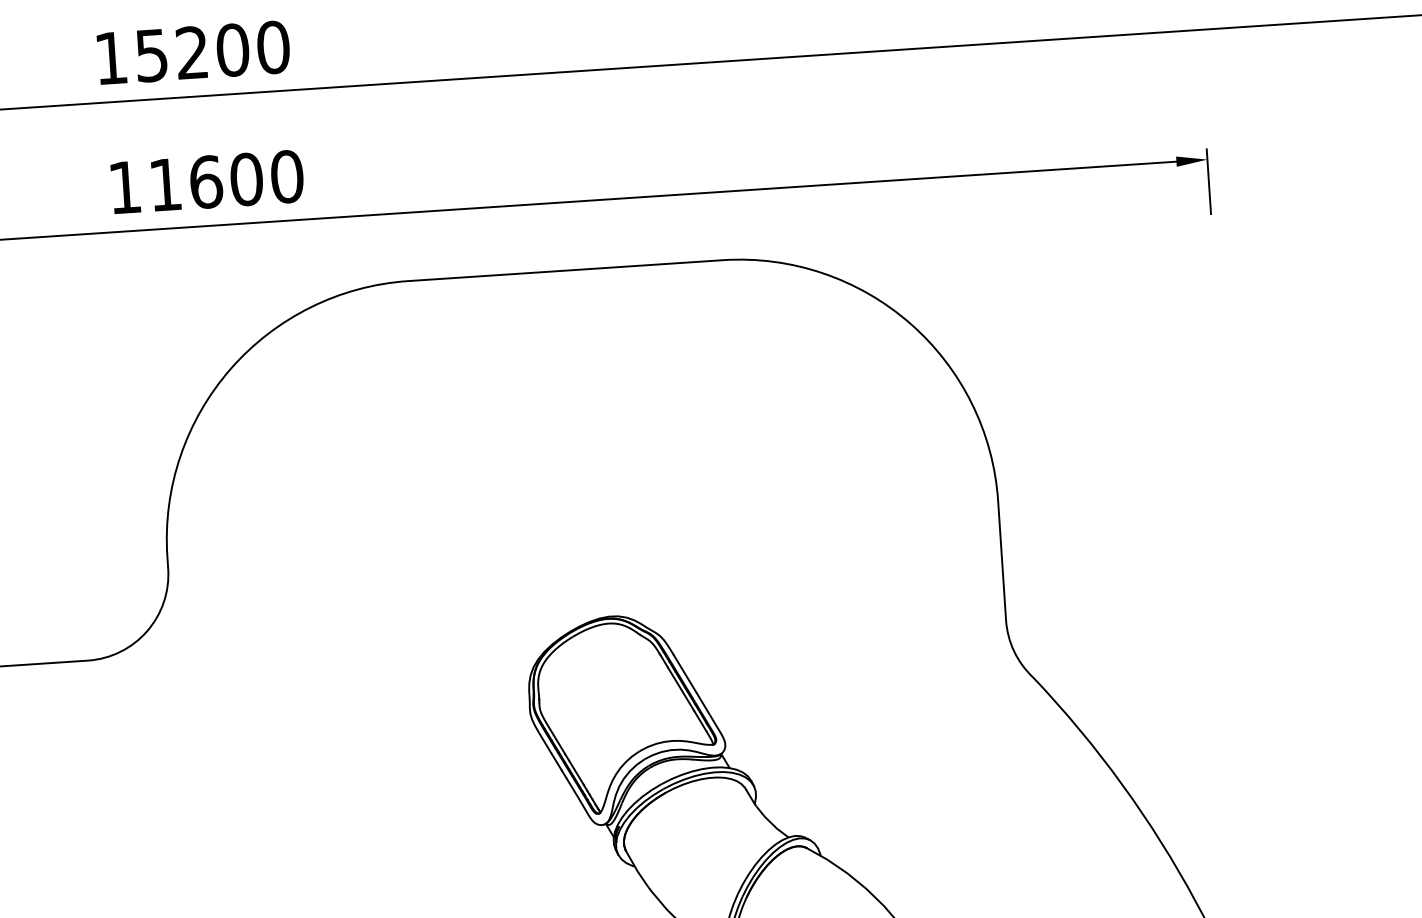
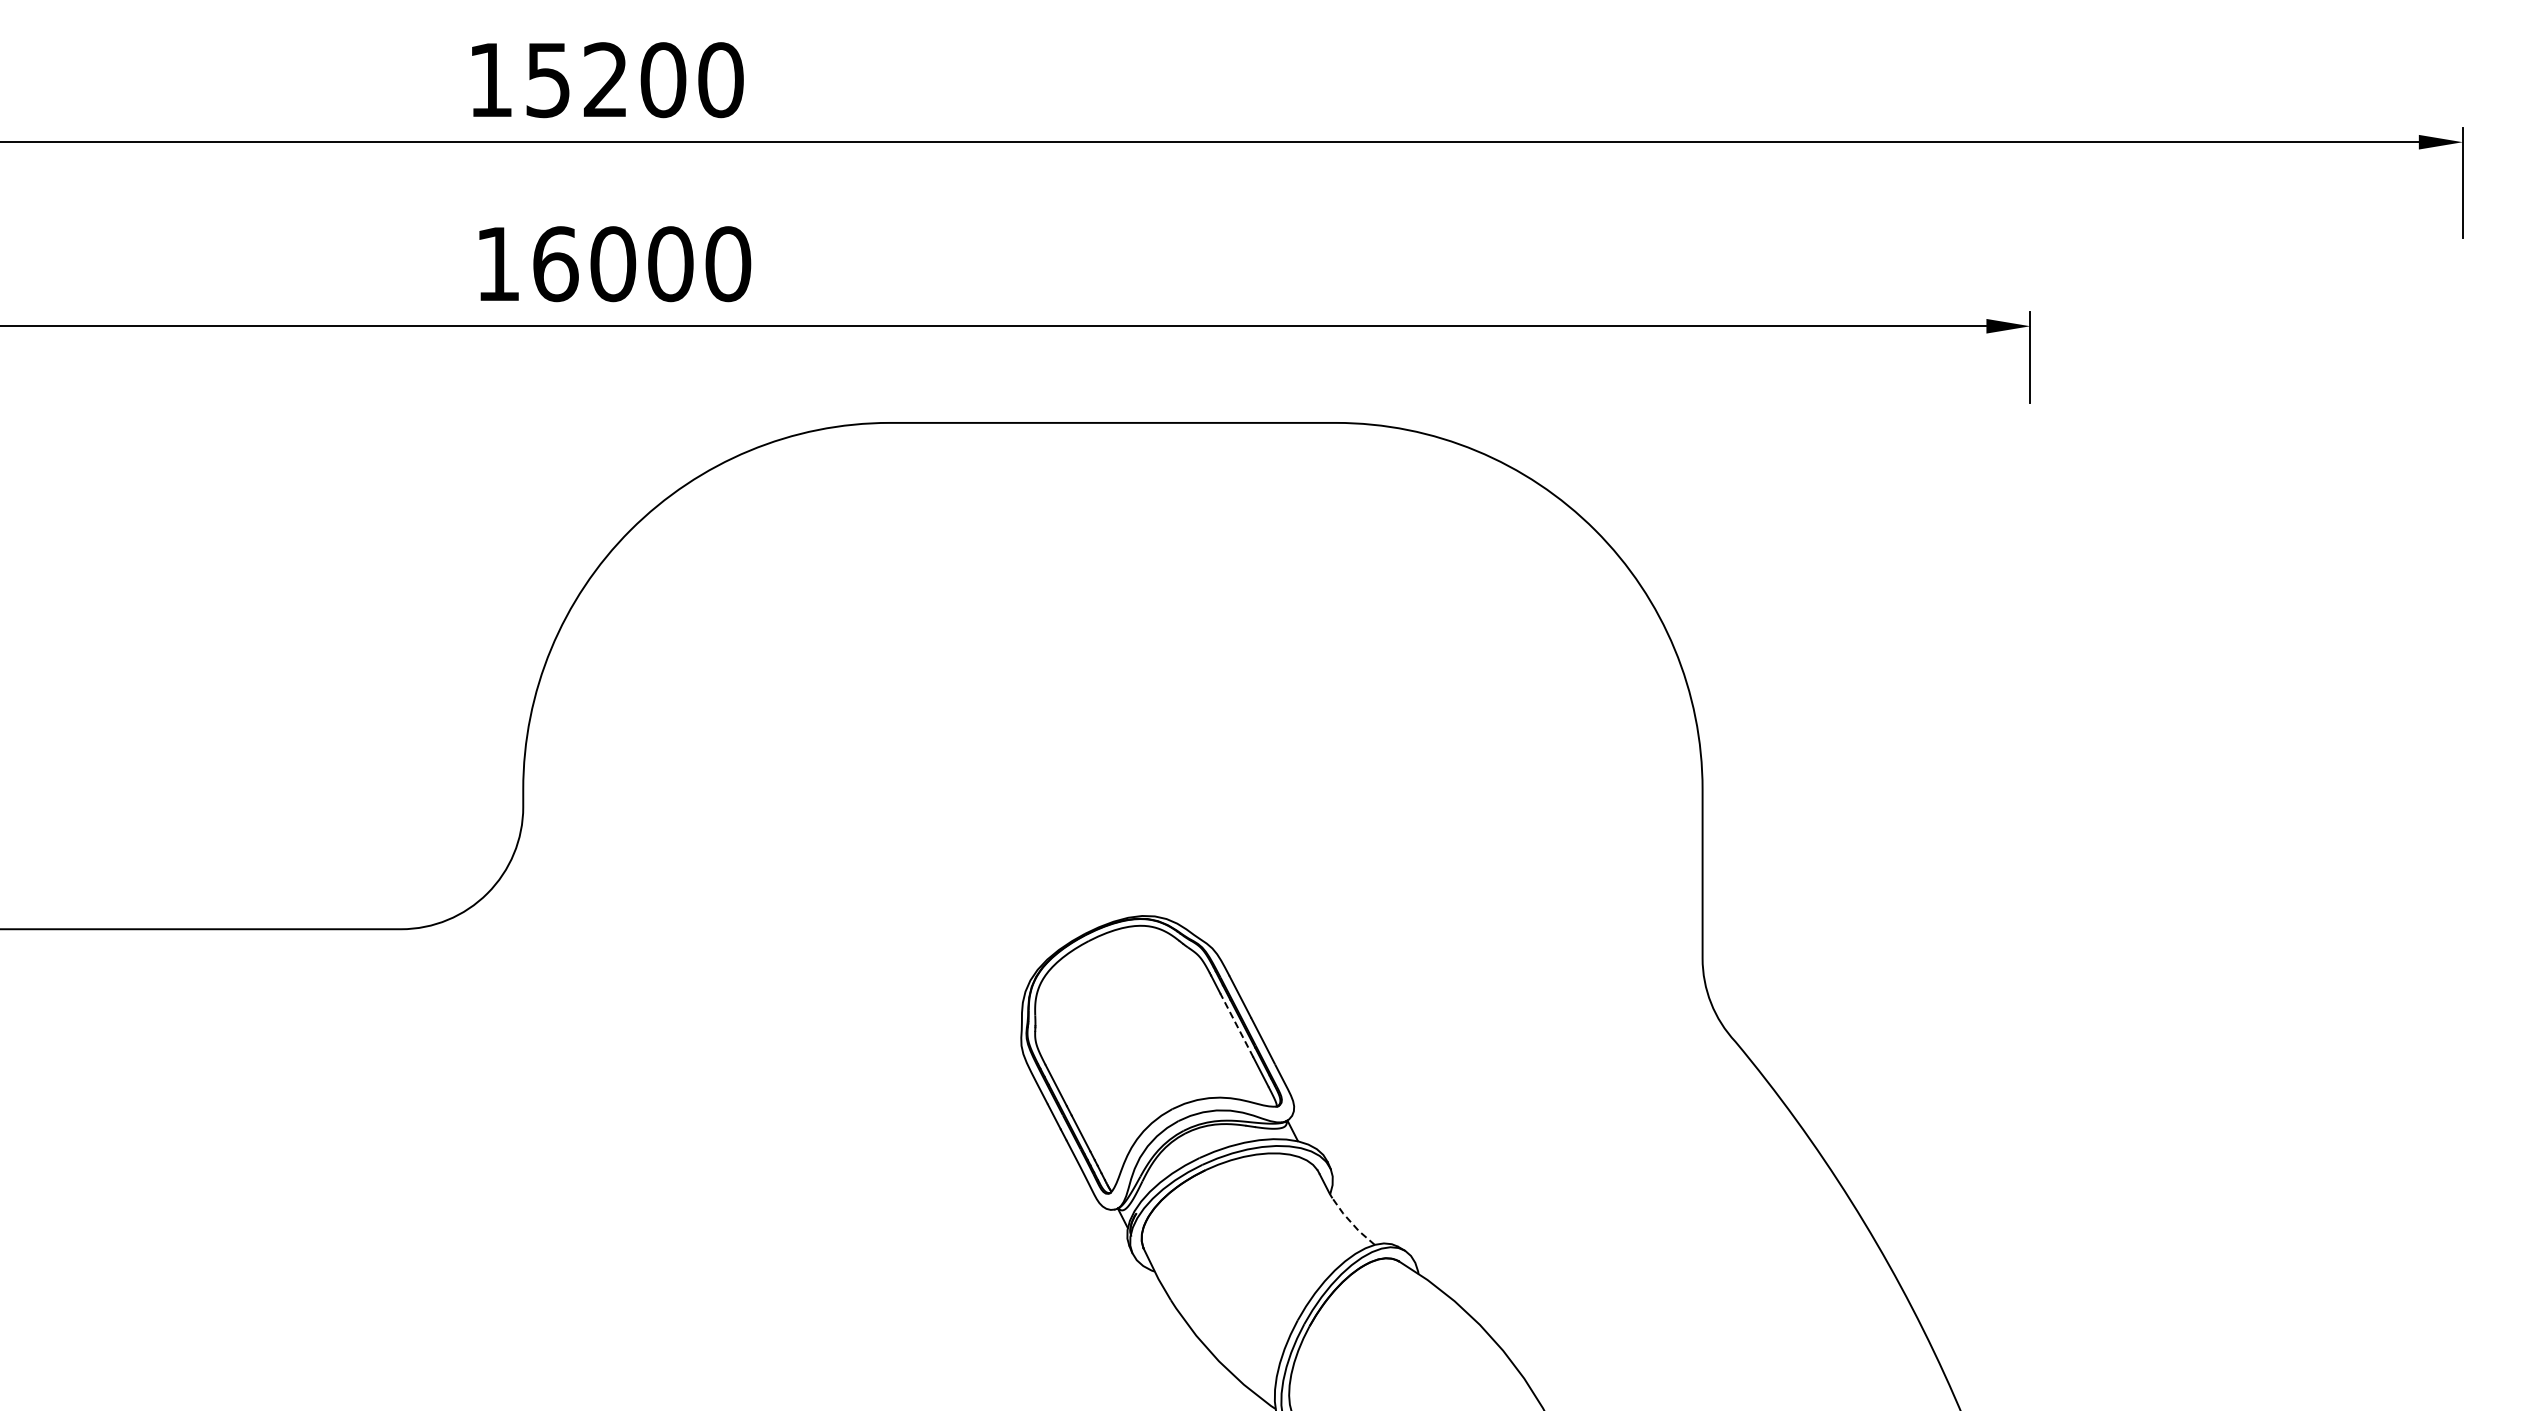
text: (185, 183) -> (584, 264), 11600 -> 16000
line: (680, 688) -> (1236, 1024), solid -> dashed
line: (771, 823) -> (1351, 1223), solid -> dashed

